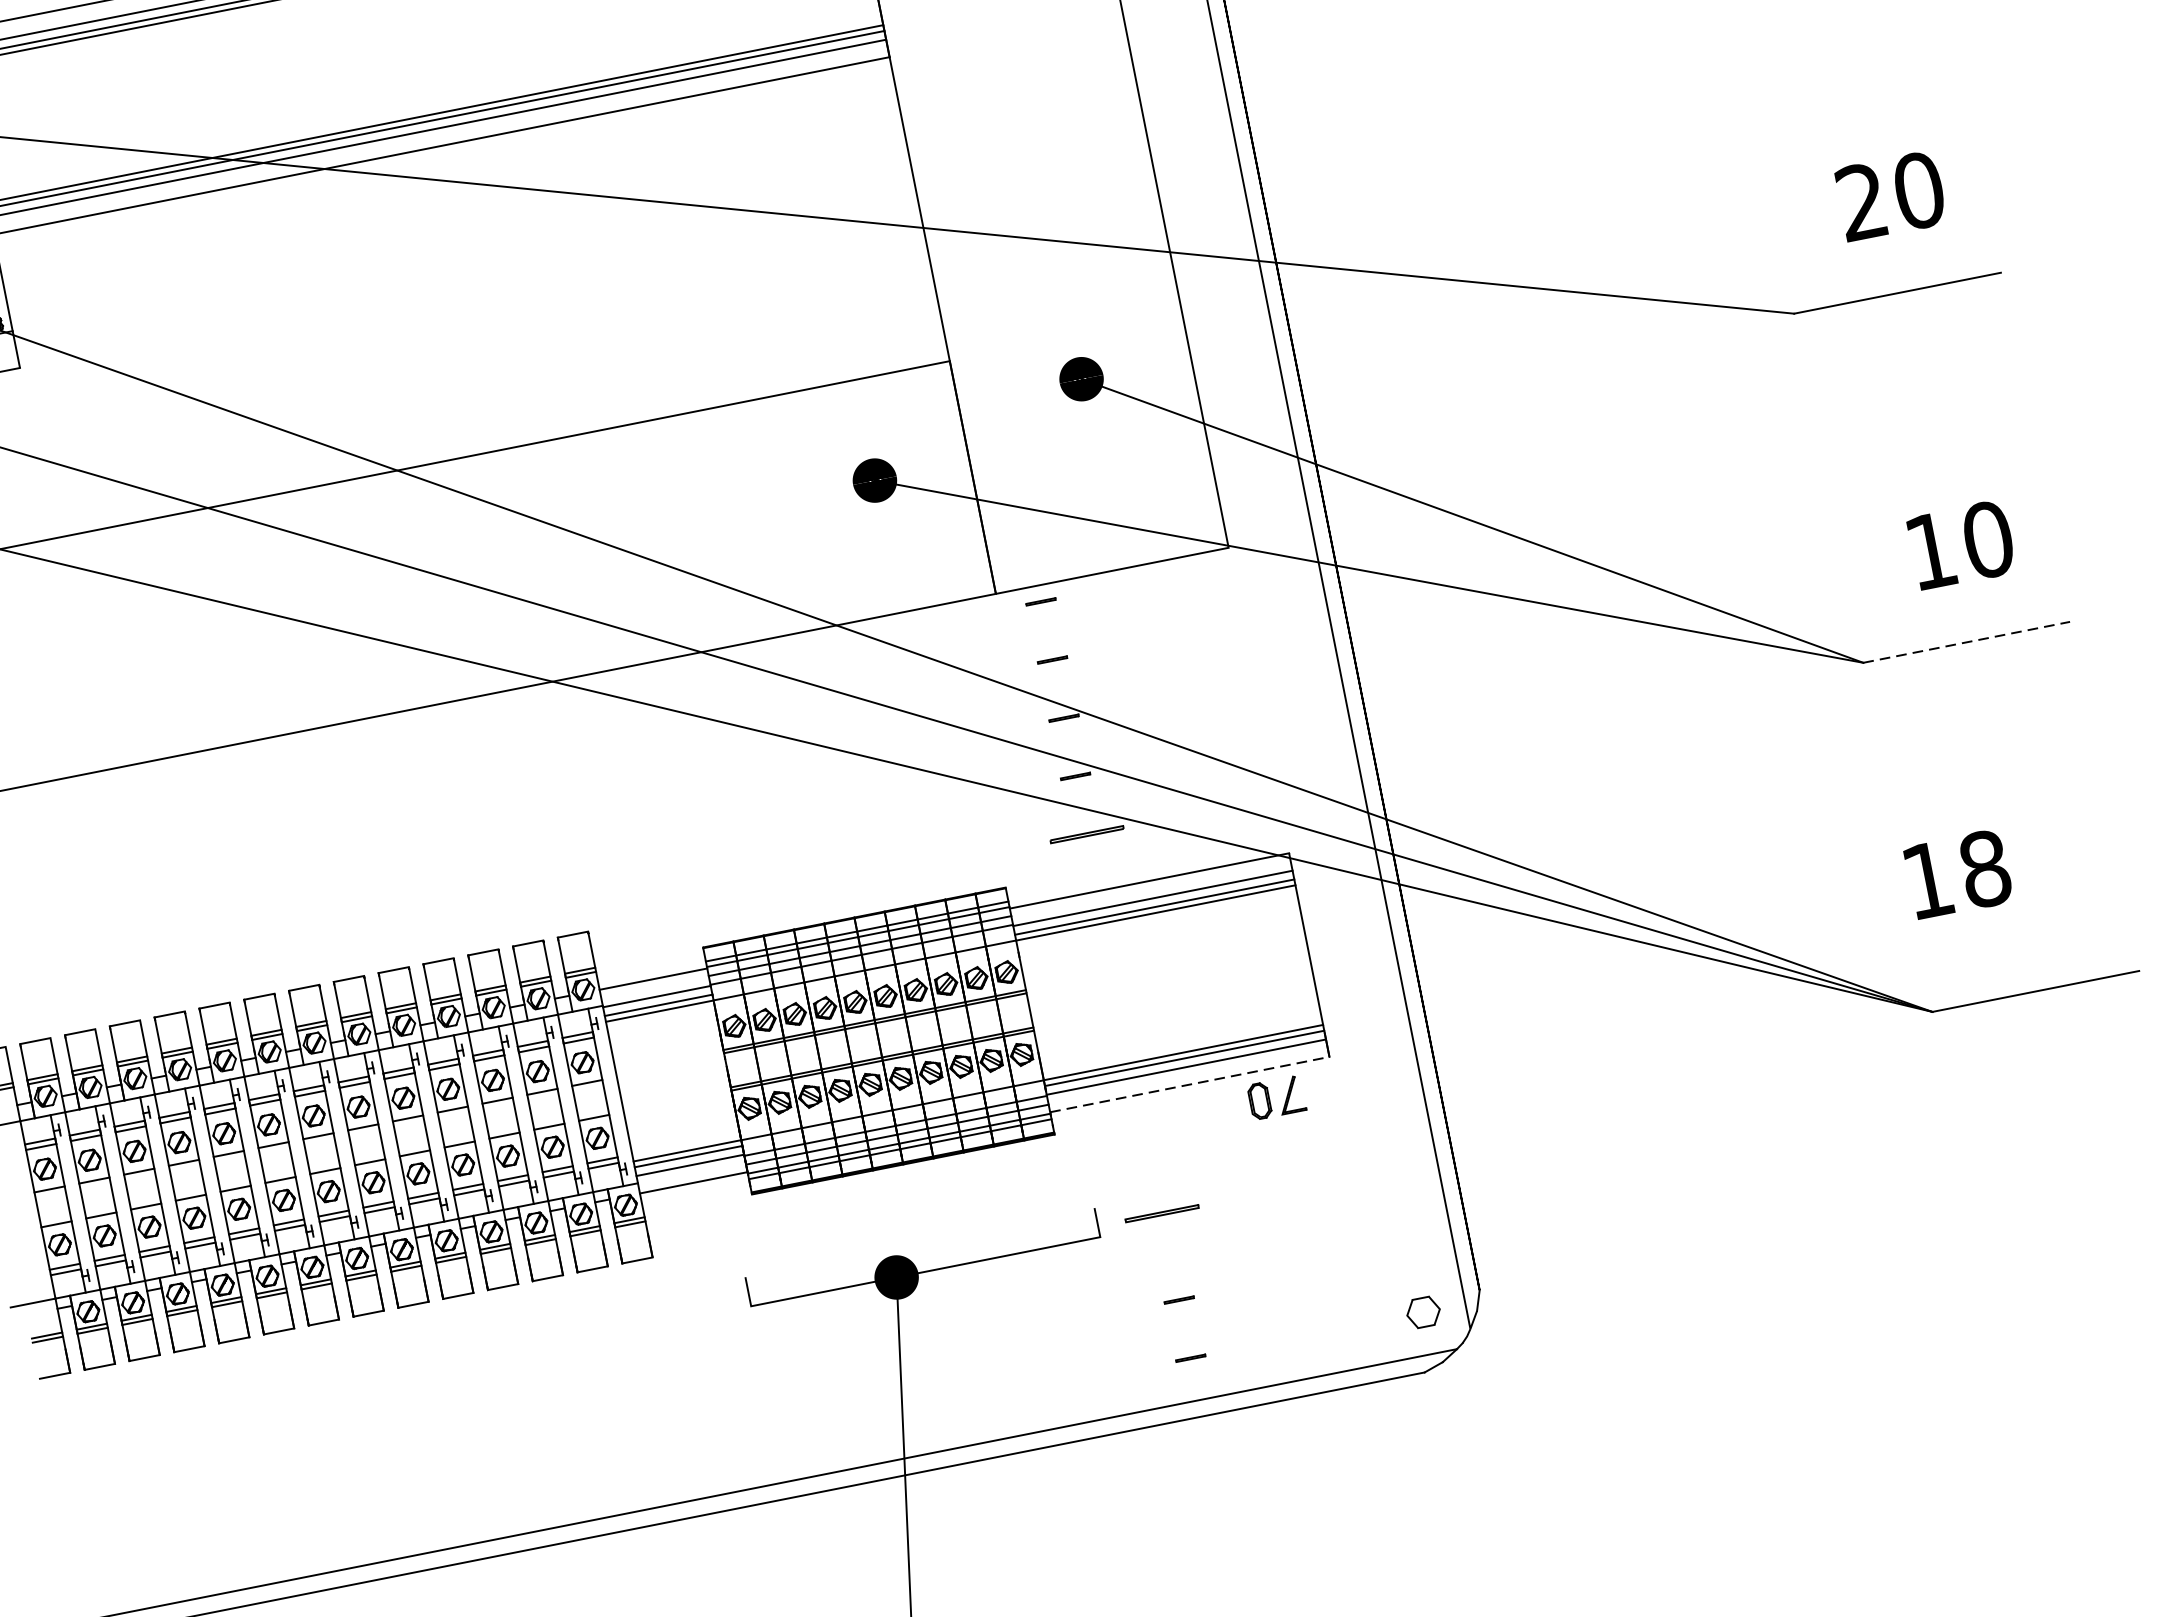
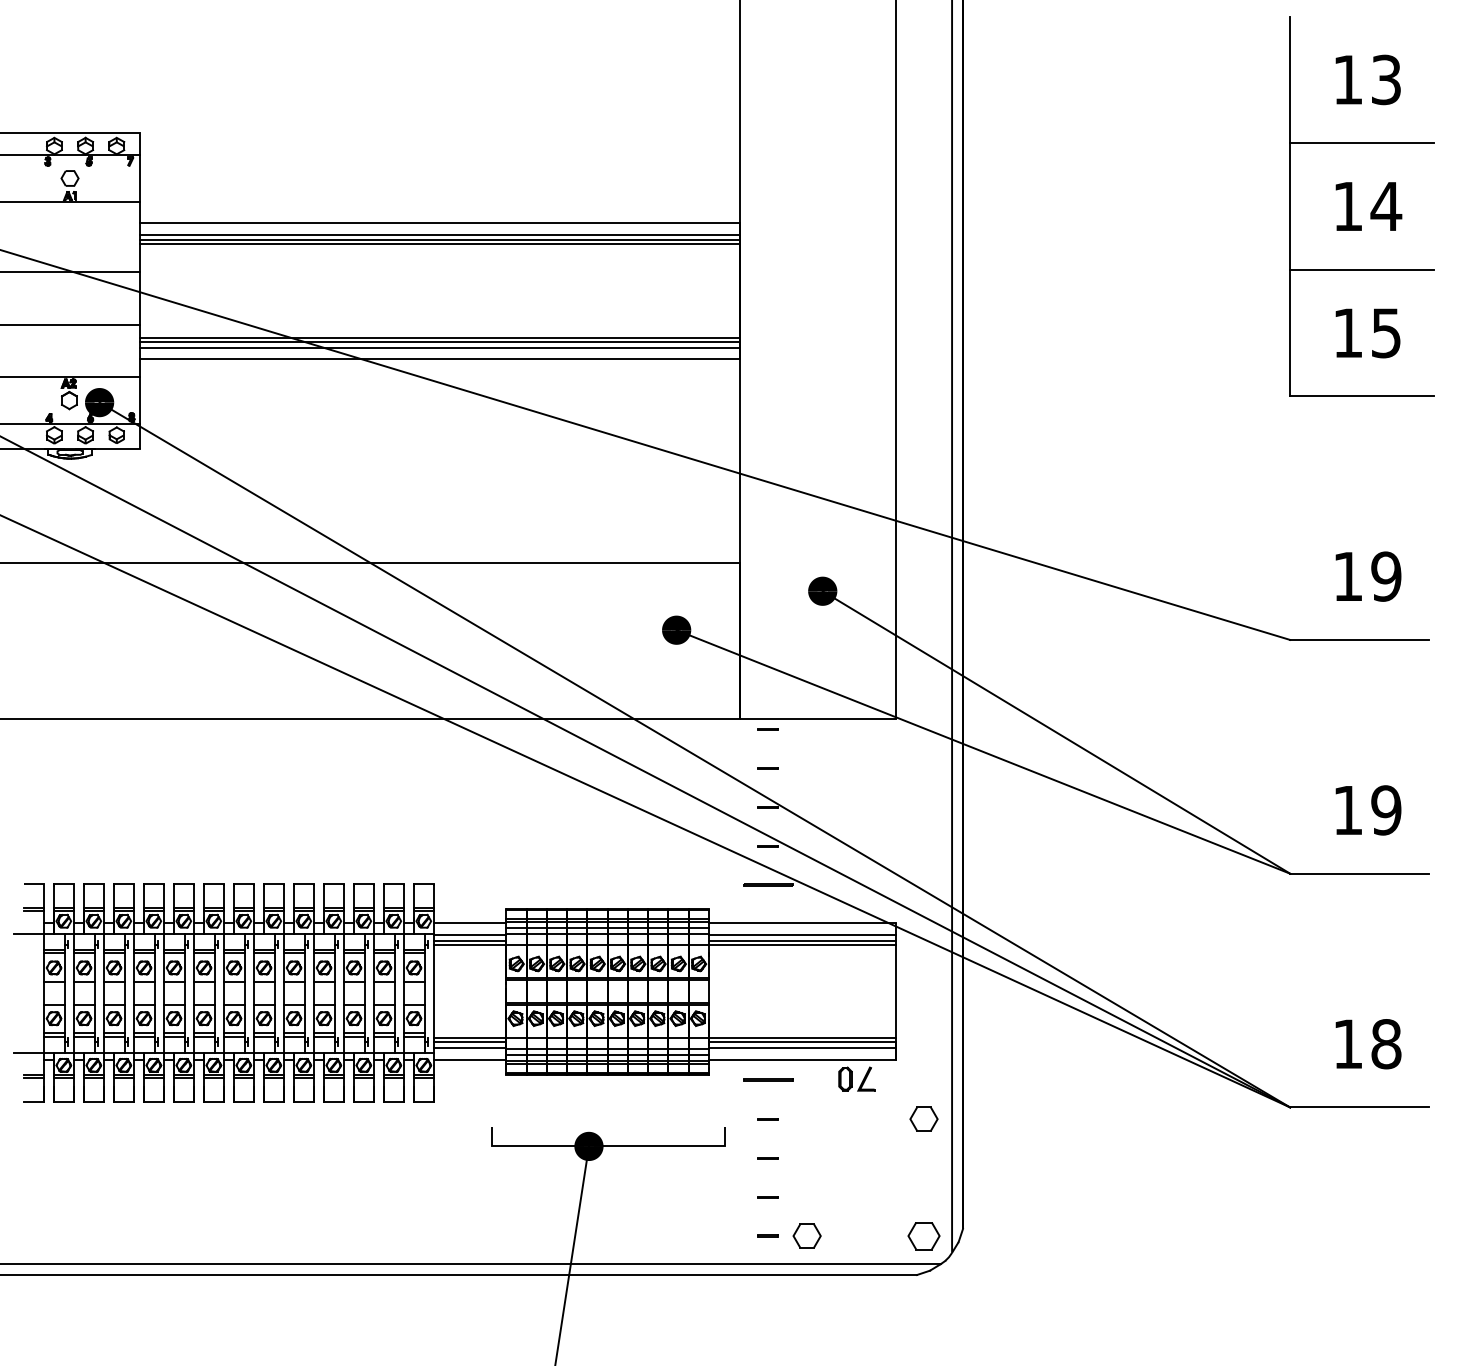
text: (1890, 196) -> (1367, 576), 20 -> 19
text: (1988, 539) -> (1386, 810), 10 -> 19
line: (1966, 641) -> (1359, 873), dashed -> solid
text: (1958, 874) -> (1368, 1044), moved
line: (1189, 1084) -> (802, 1059), dashed -> solid
part: (1388, 1136) -> (923, 1118), added
line: (1155, 1184) -> (767, 1119), added
line: (1162, 1212) -> (768, 1079), moved
line: (1166, 1242) -> (767, 1158), added
part: (1422, 1313) -> (923, 1236), size x1.43
part: (1247, 1346) -> (806, 1235), added

